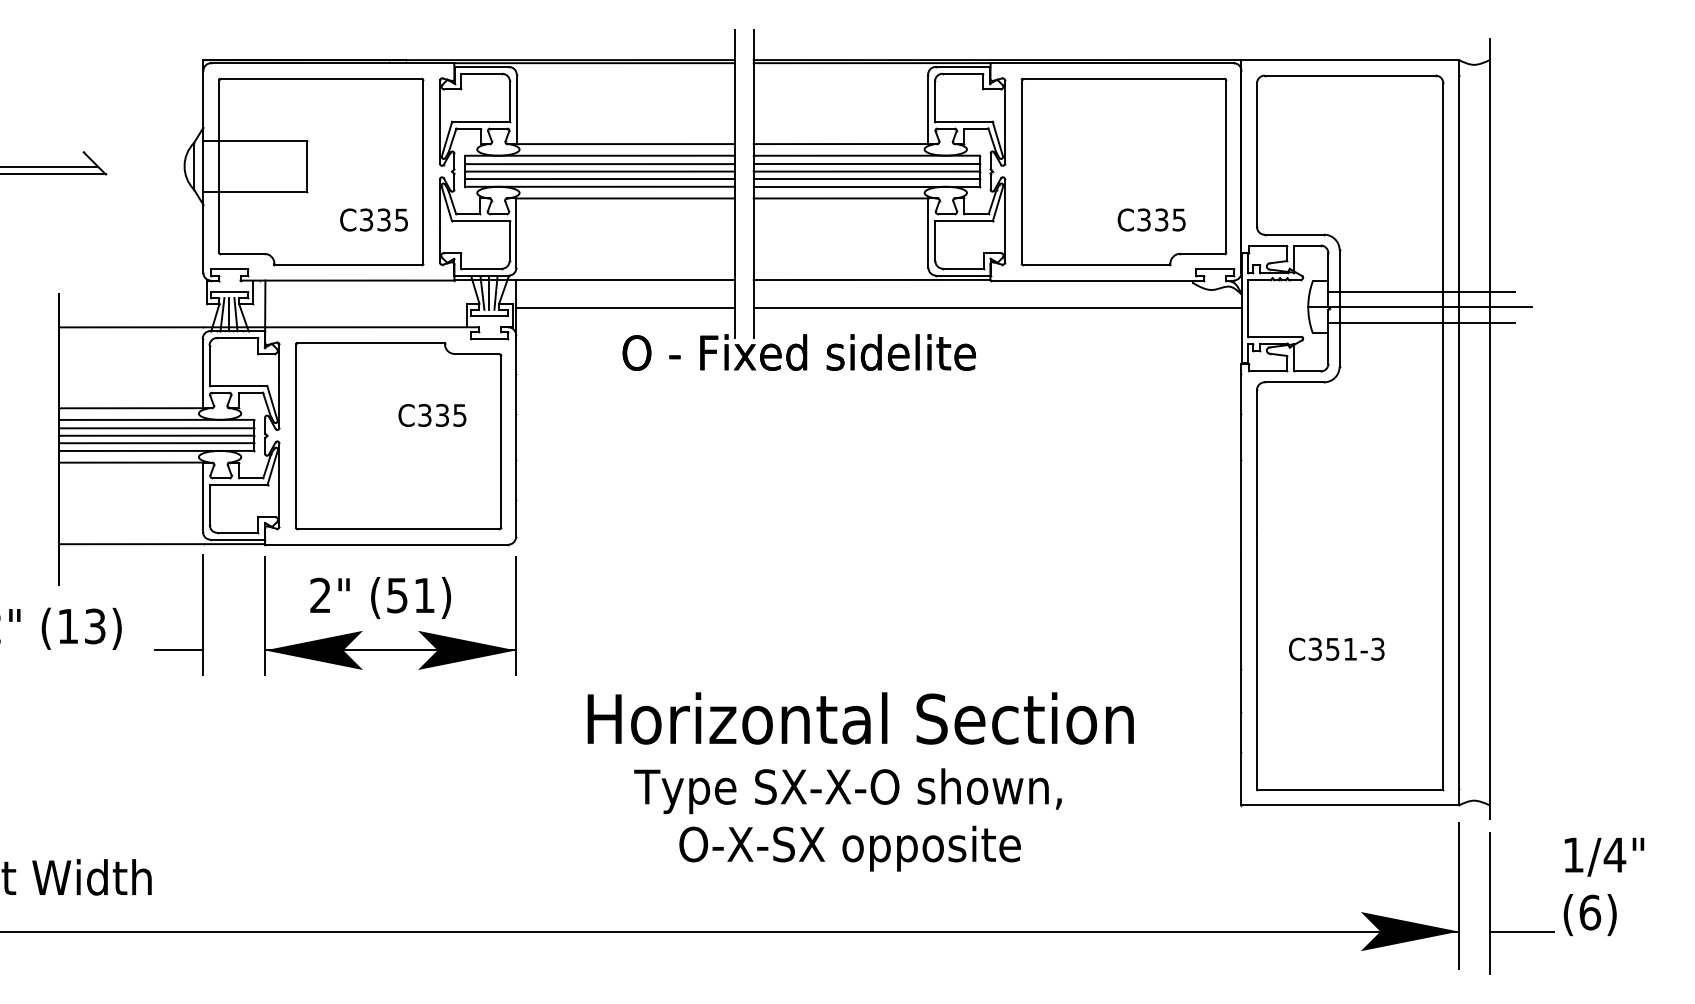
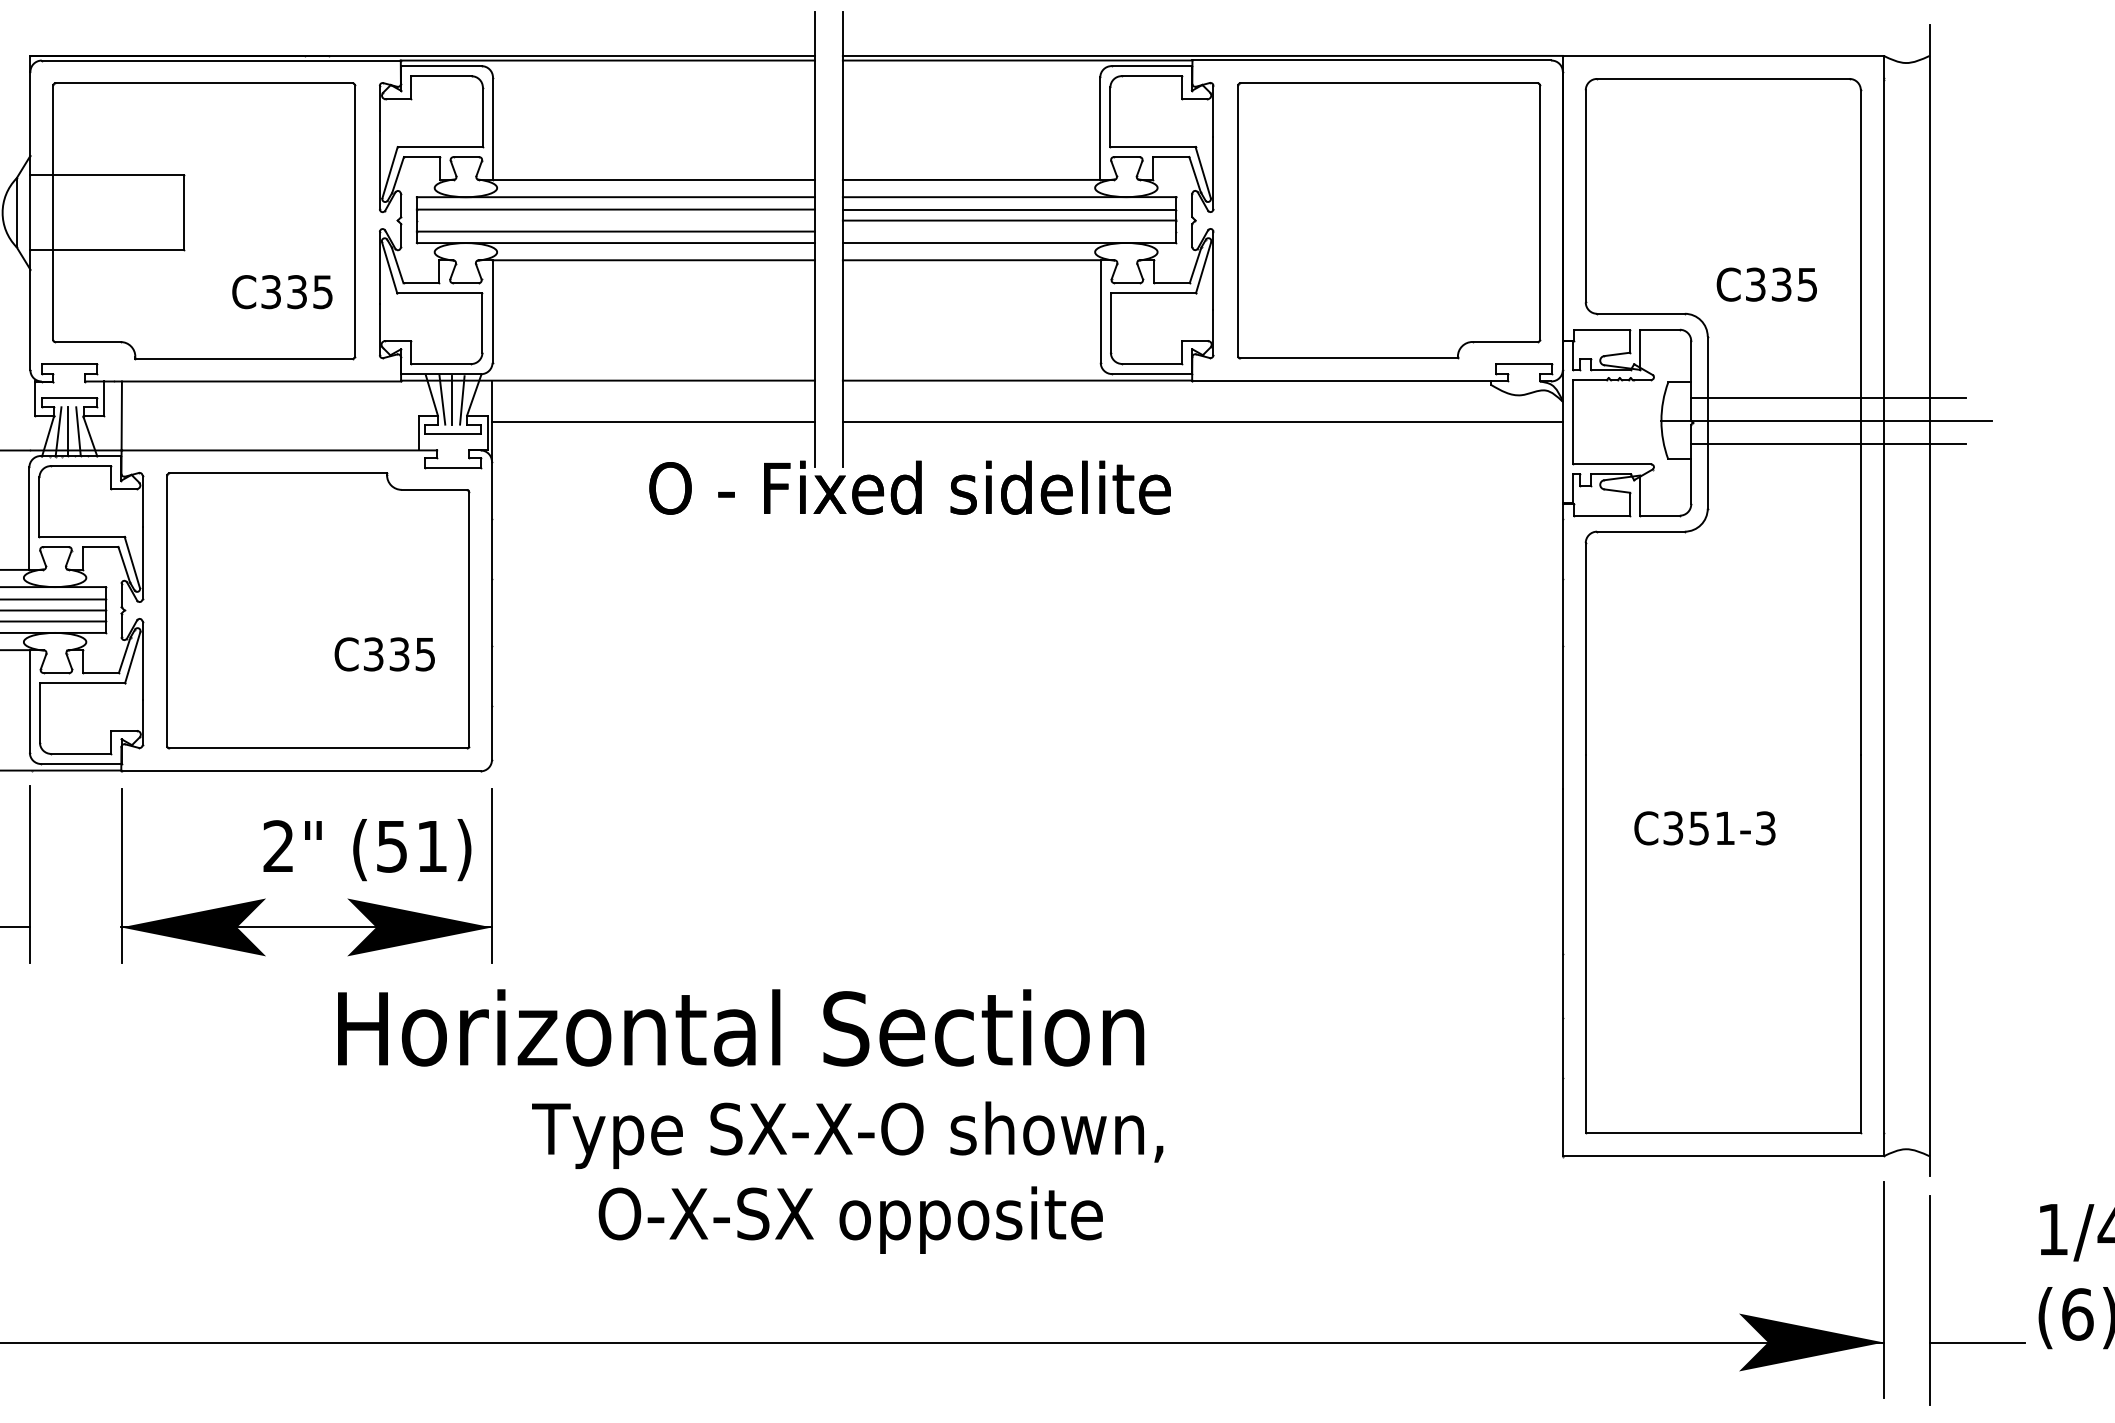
line: (599, 171) -> (615, 220), removed
line: (866, 179) -> (1009, 232), removed
text: (1151, 219) -> (1766, 283), moved
text: (432, 415) -> (384, 654), moved
text: (380, 597) -> (367, 849), moved
text: (1336, 648) -> (1704, 827), moved
text: (860, 718) -> (740, 1027), moved
text: (847, 819) -> (846, 1177), moved

